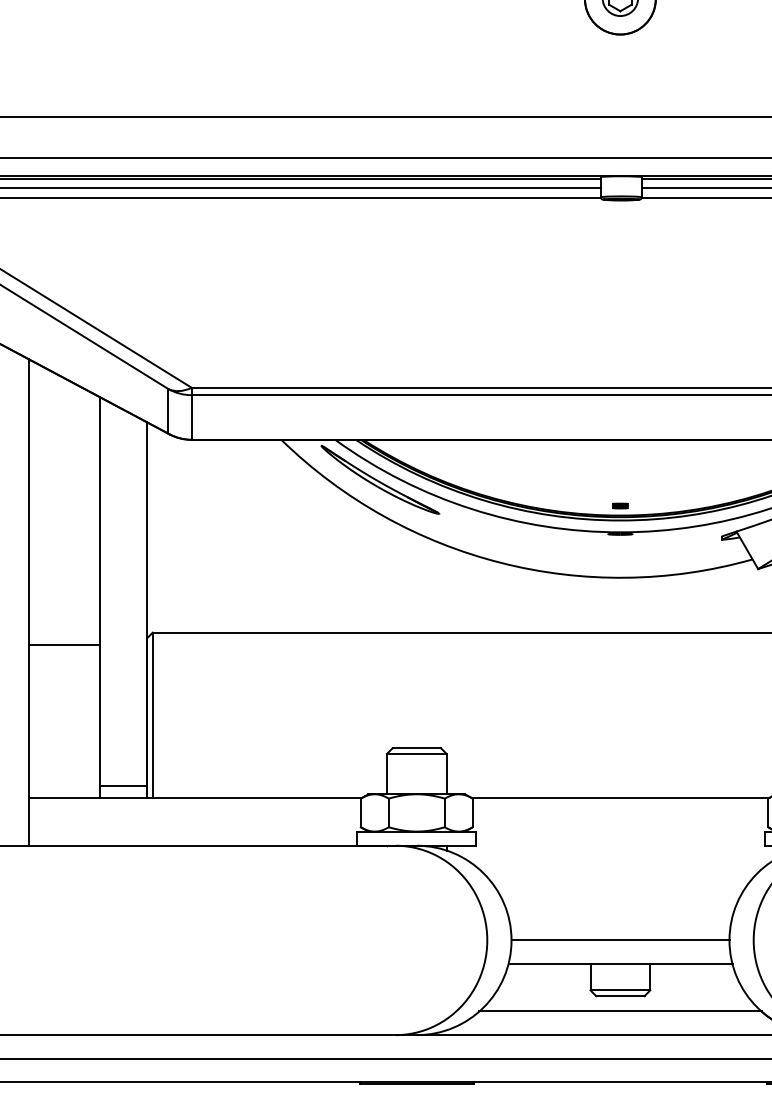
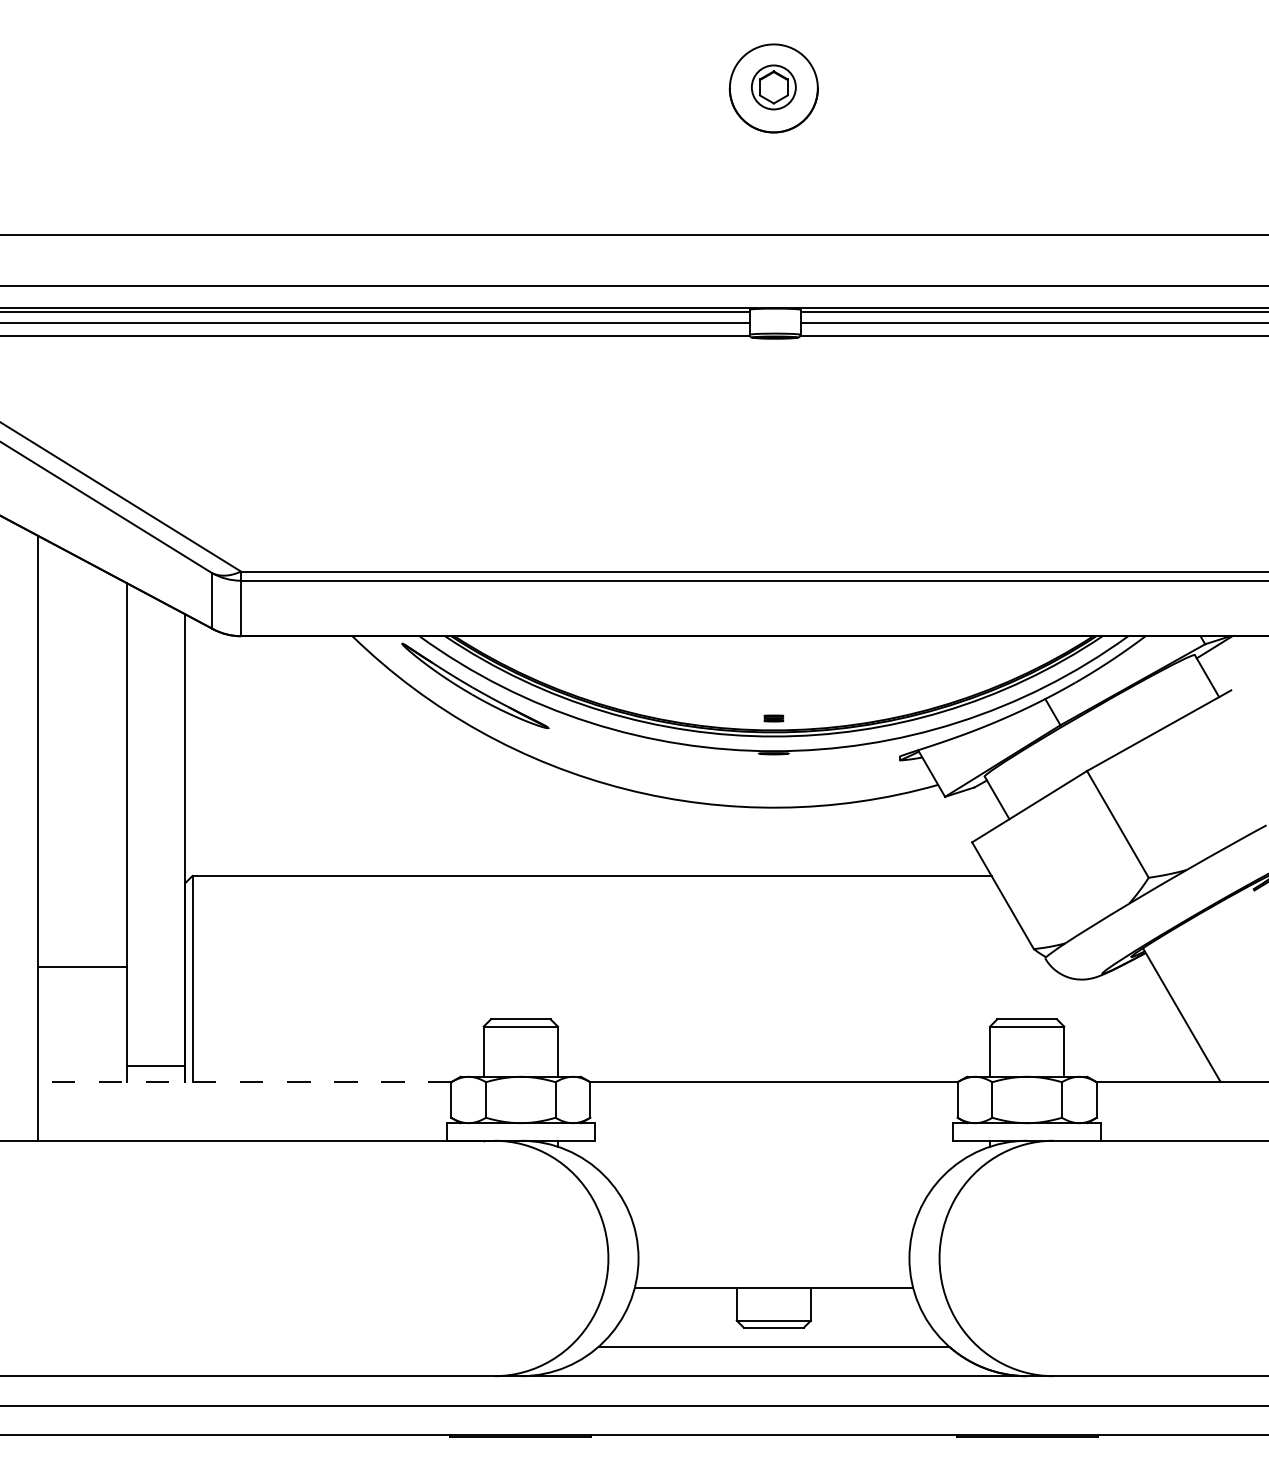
line: (64, 644) -> (82, 966), moved
line: (194, 798) -> (244, 1081), solid -> dashed
line: (620, 940) -> (773, 1258), removed

